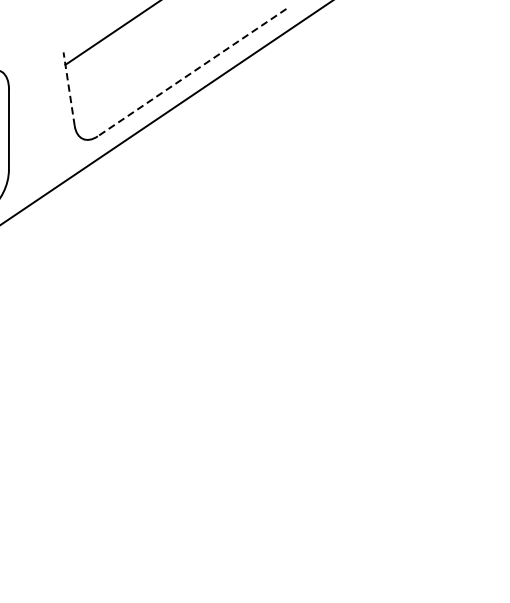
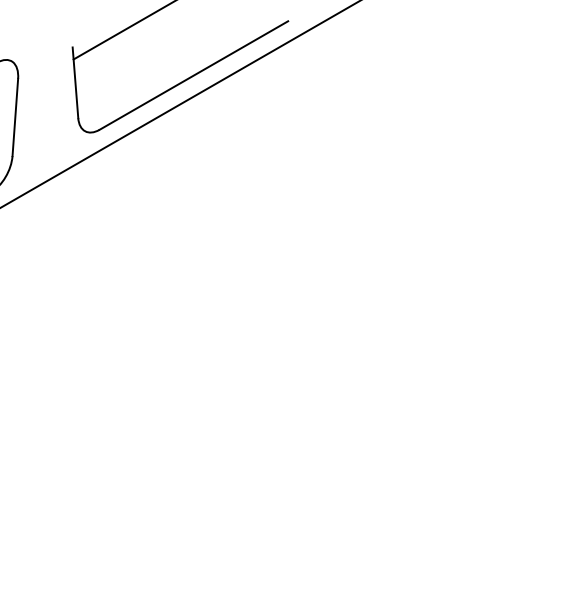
line: (191, 72) -> (193, 75), dashed -> solid
line: (69, 88) -> (75, 82), dashed -> solid

